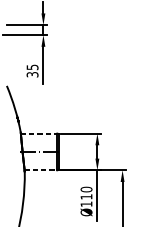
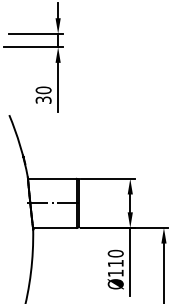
text: (32, 67) -> (43, 90), 35 -> 30
line: (39, 133) -> (52, 178), dashed -> solid
line: (40, 169) -> (54, 227), dashed -> solid

